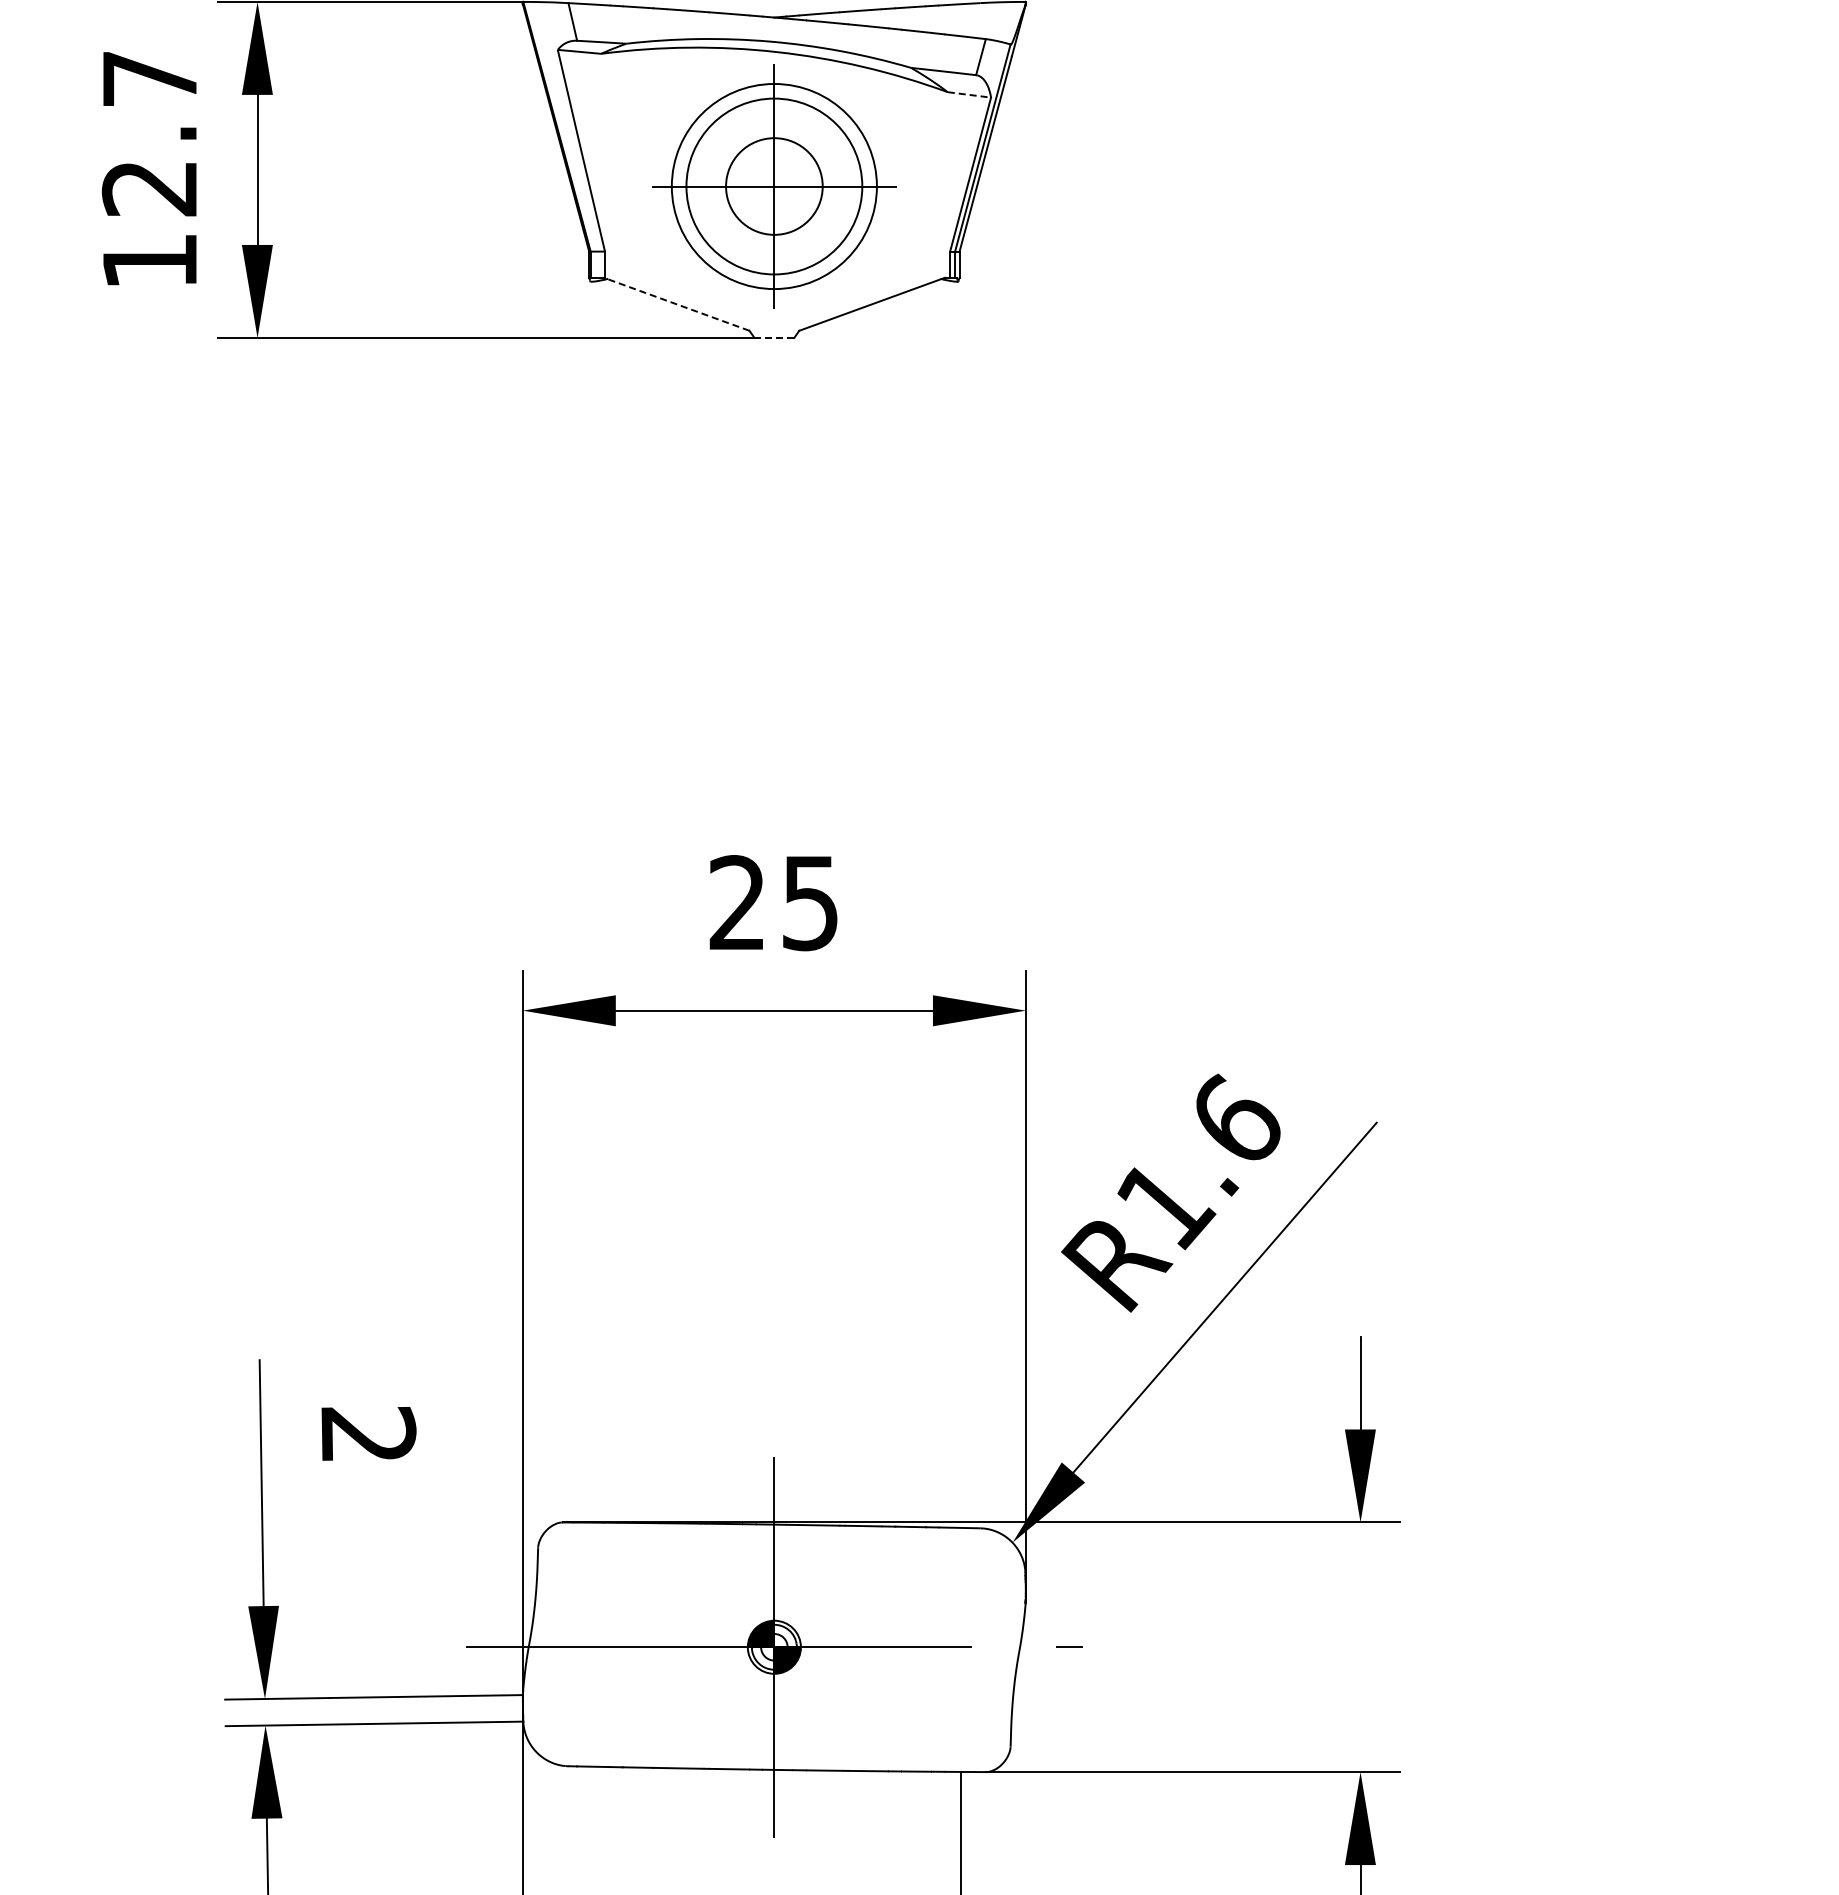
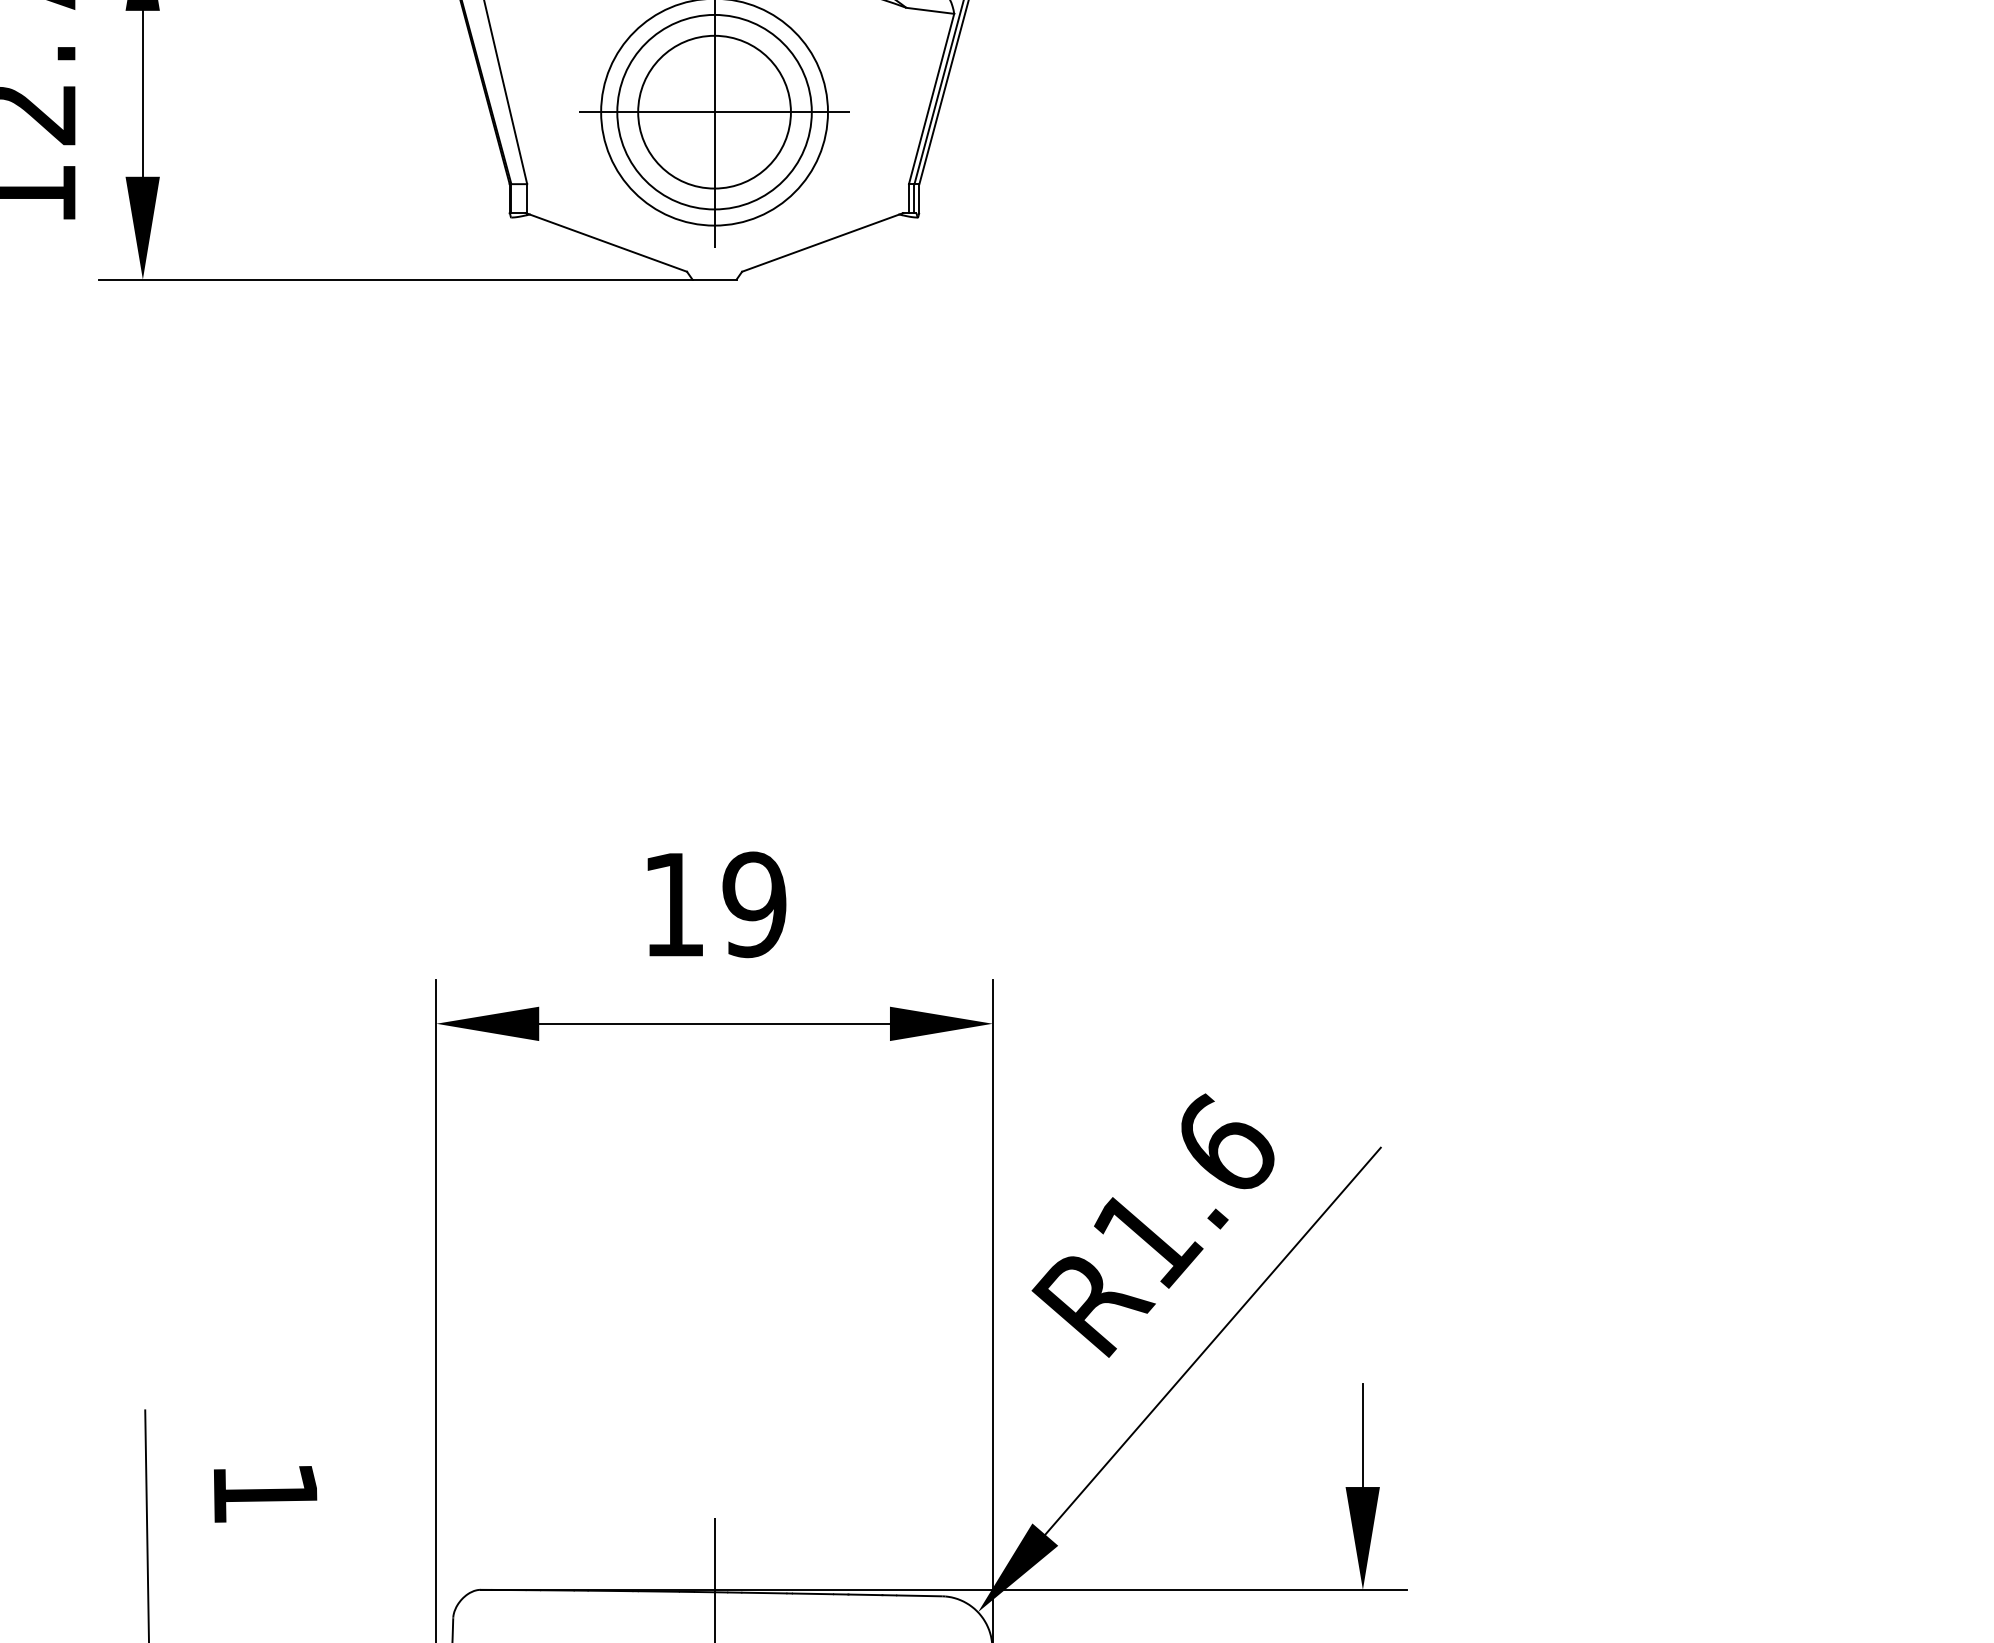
line: (969, 94) -> (930, 10), dashed -> solid
circle: (774, 186) -> (714, 112), size x1.43
line: (676, 304) -> (606, 242), dashed -> solid
line: (774, 337) -> (714, 279), dashed -> solid
text: (774, 903) -> (714, 905), 25 -> 19
text: (368, 1434) -> (265, 1492), 2 -> 1

